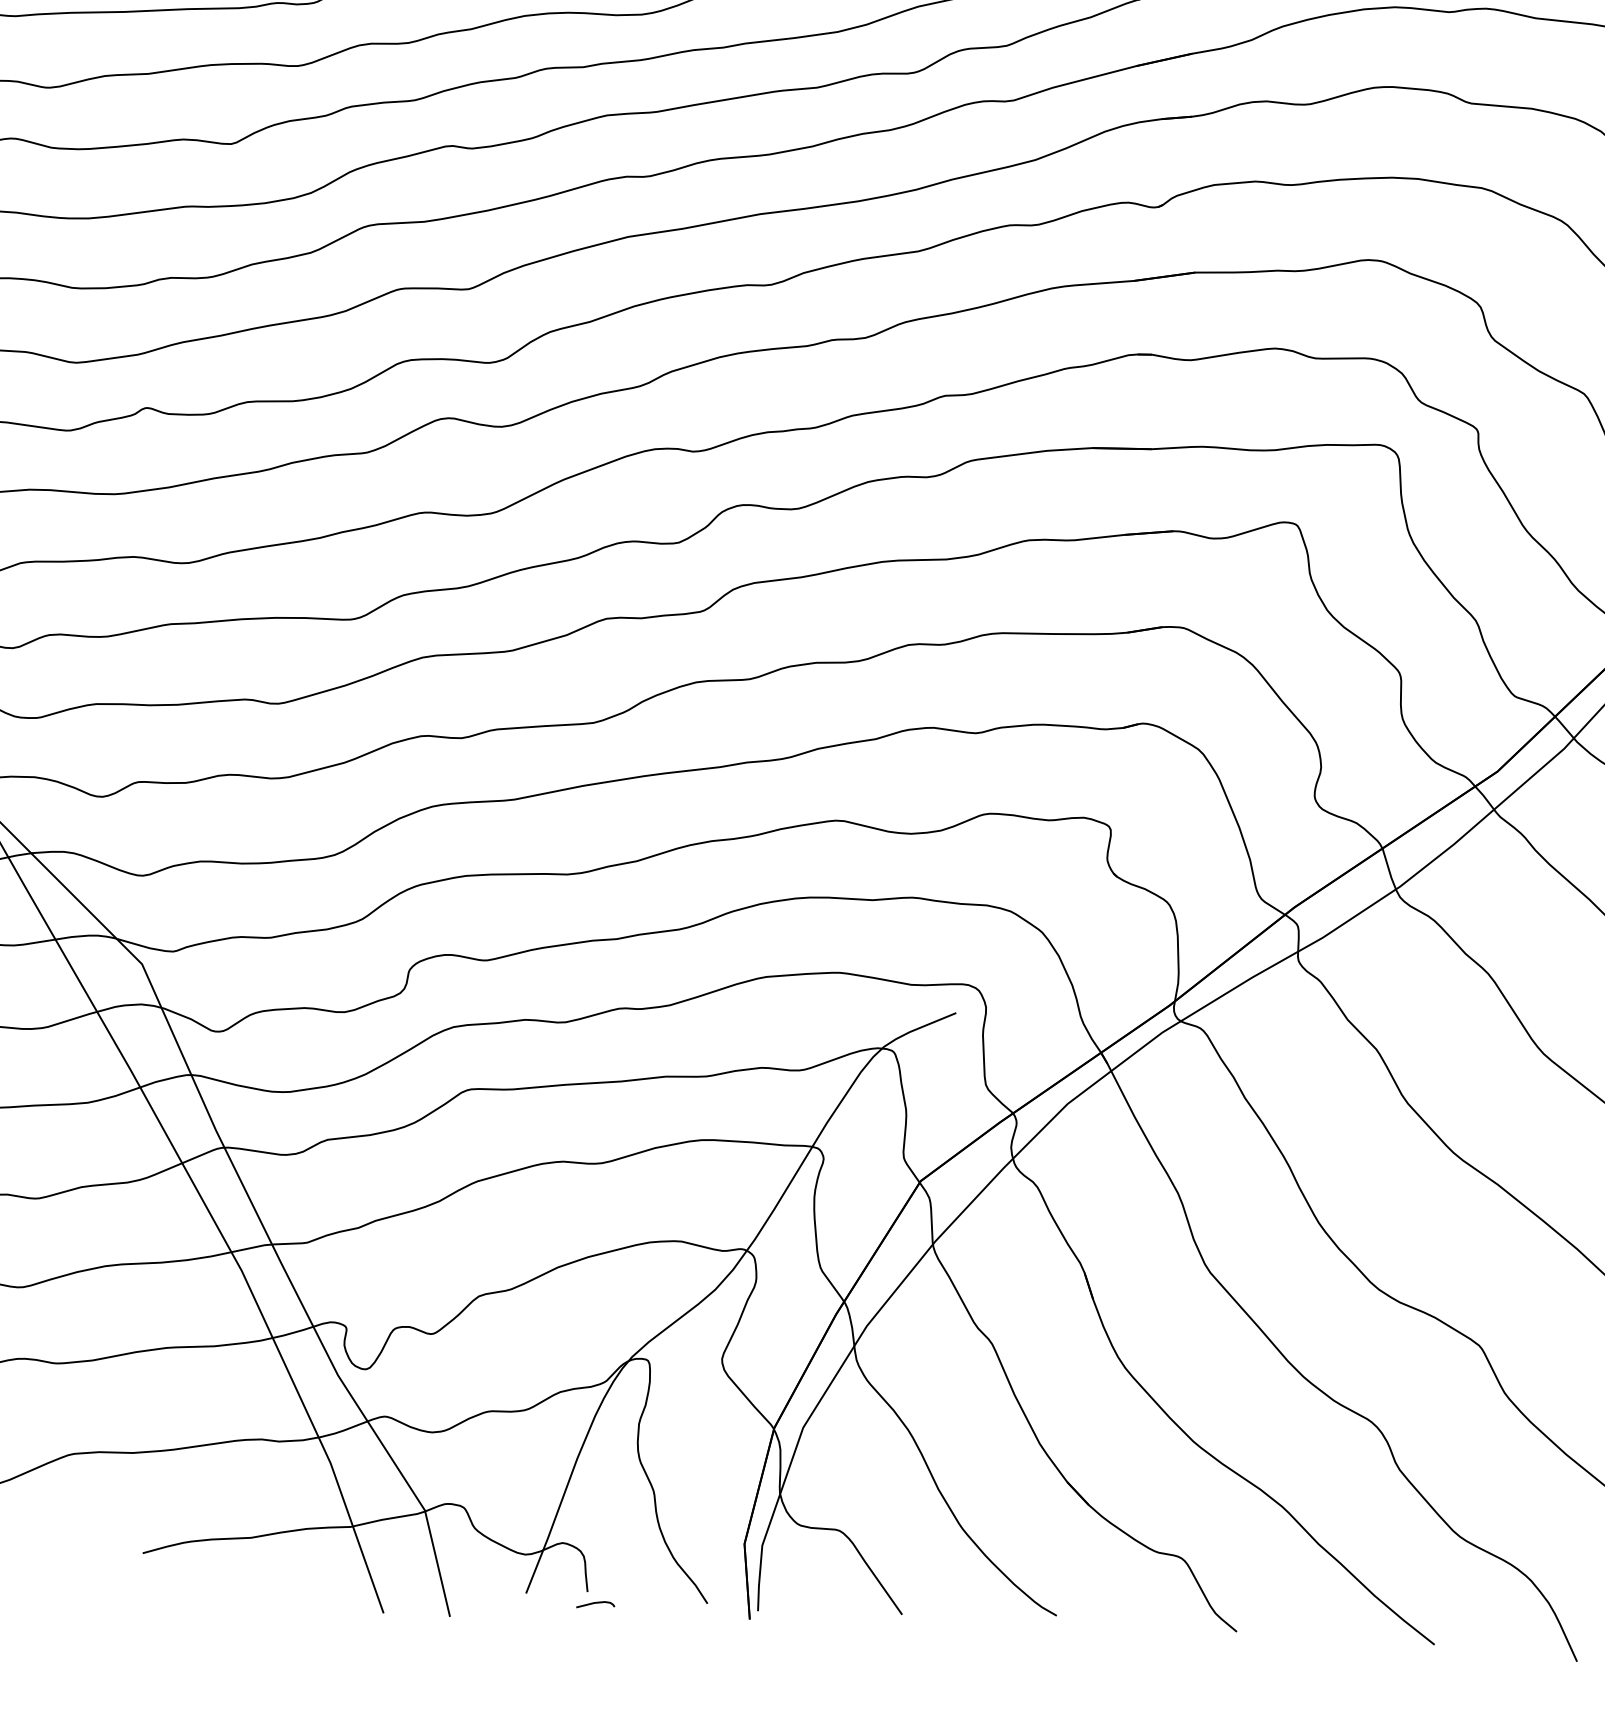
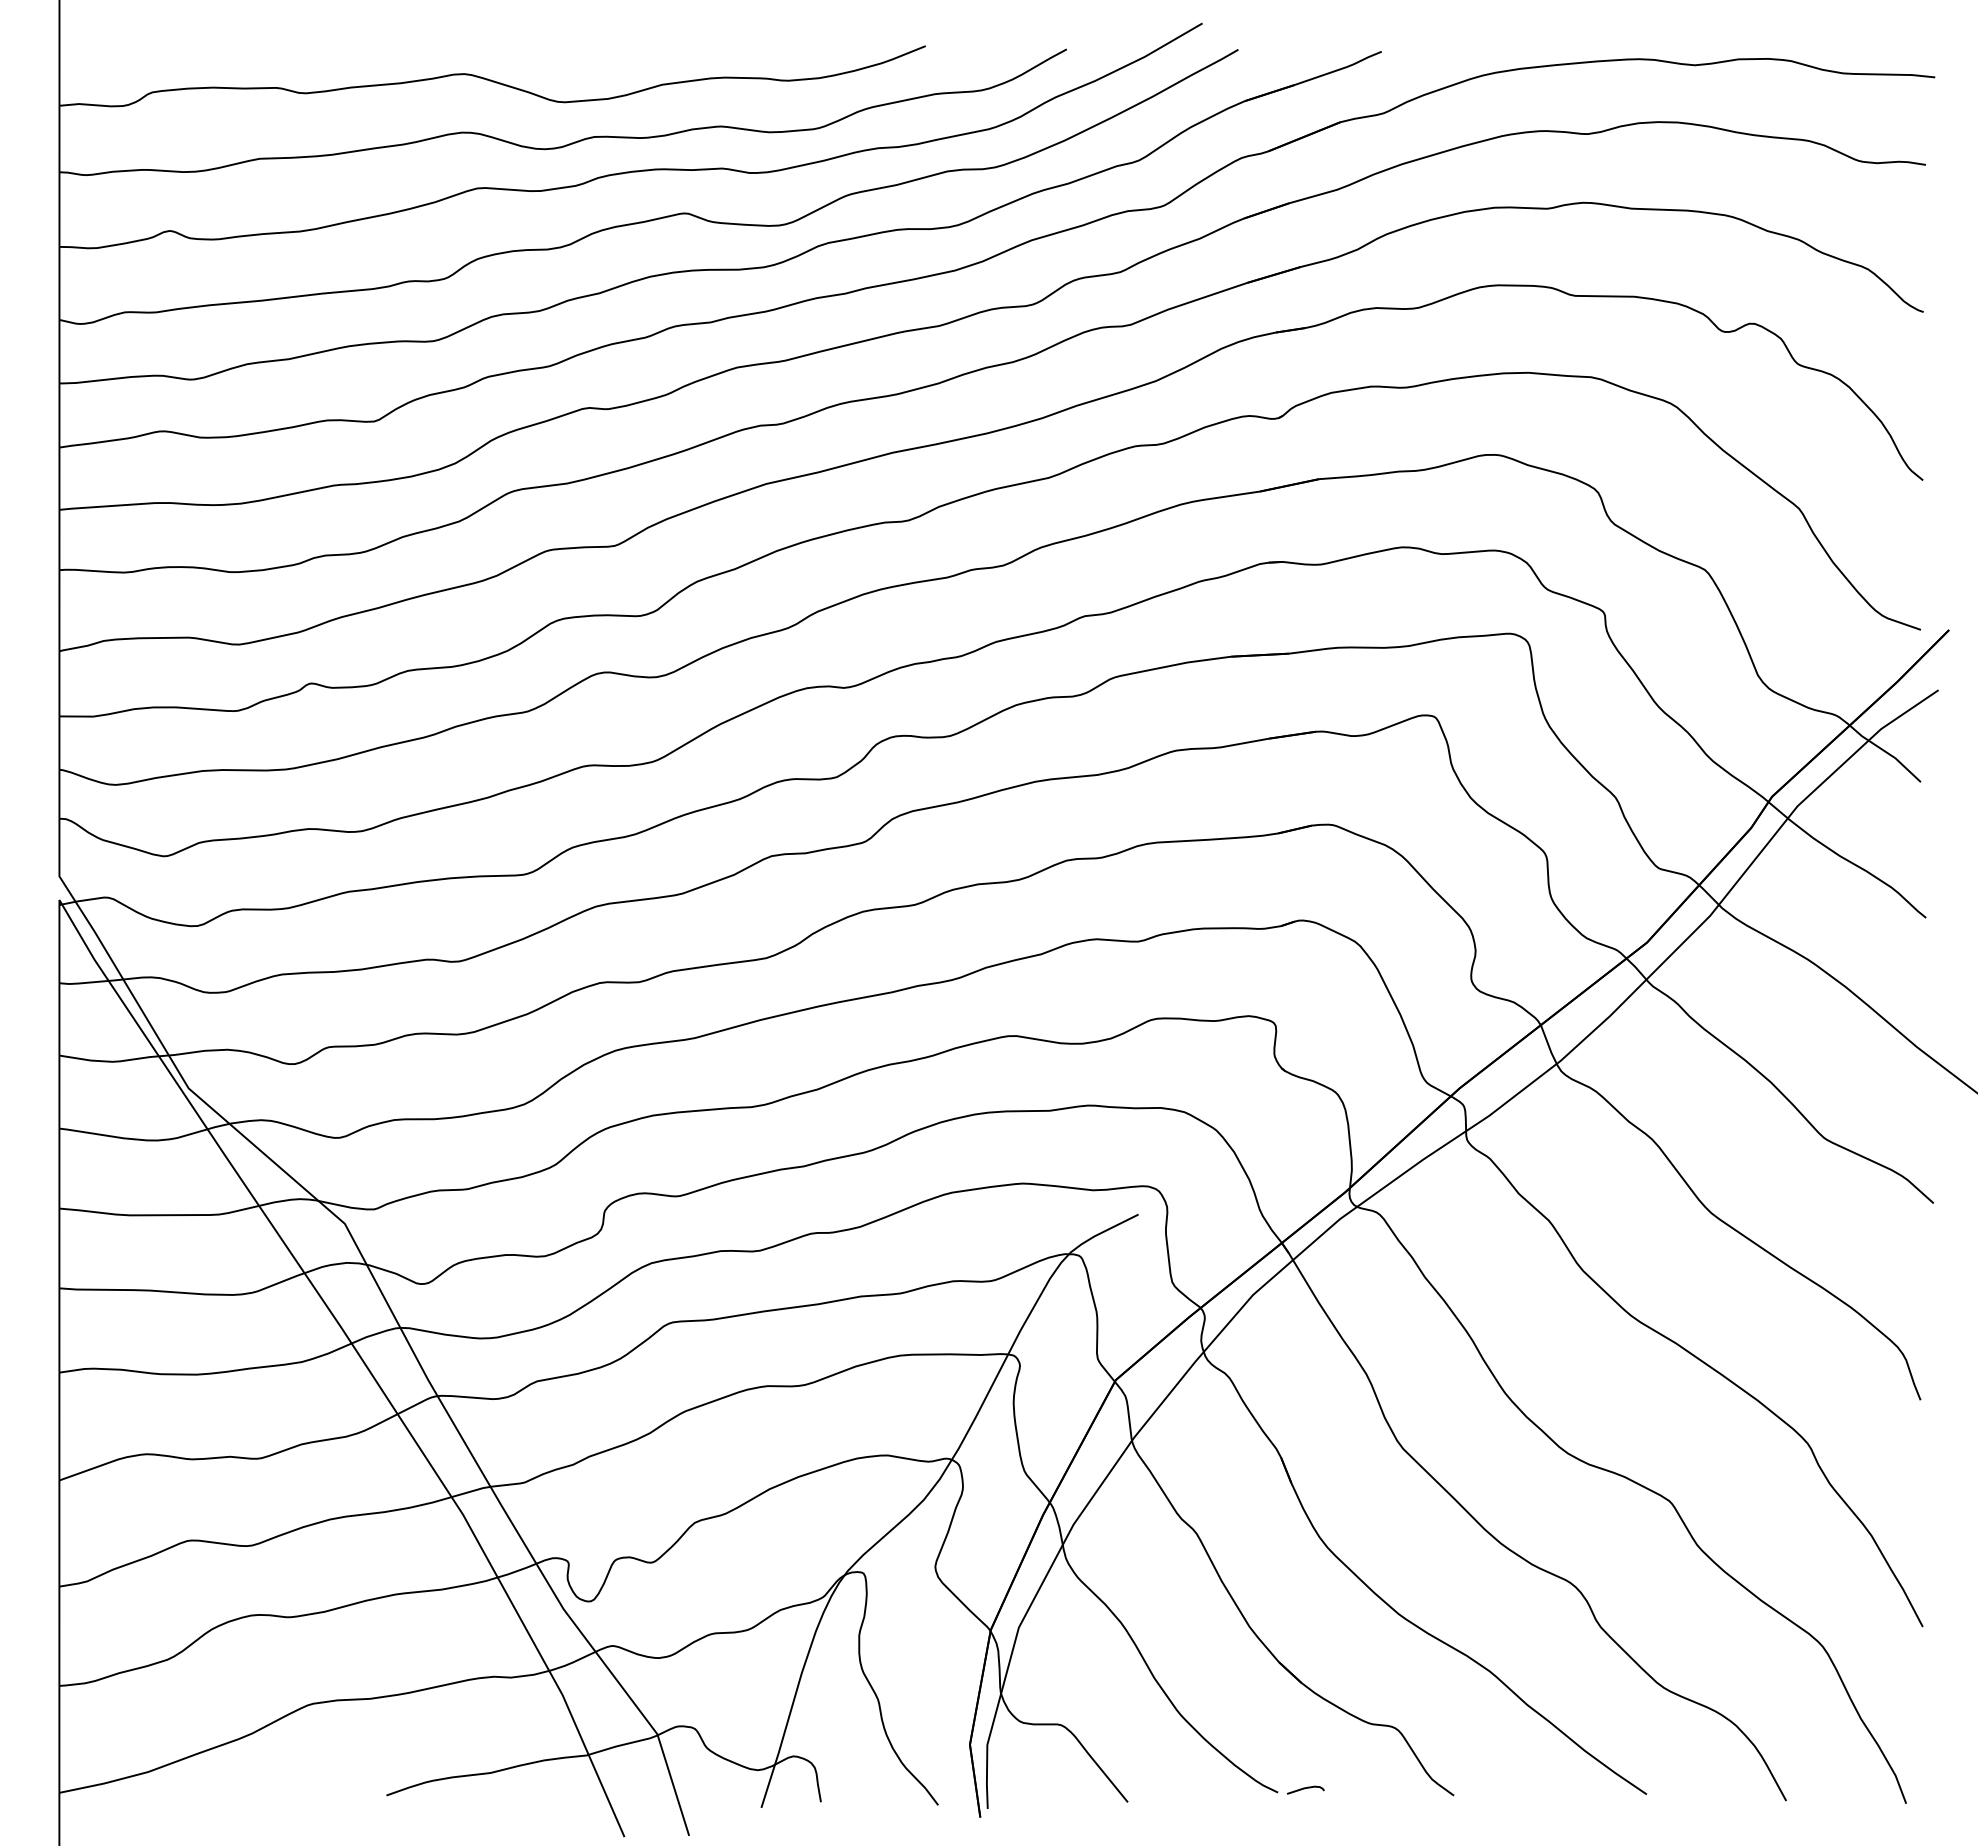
curve: (595, 1604) -> (1305, 1789), moved

